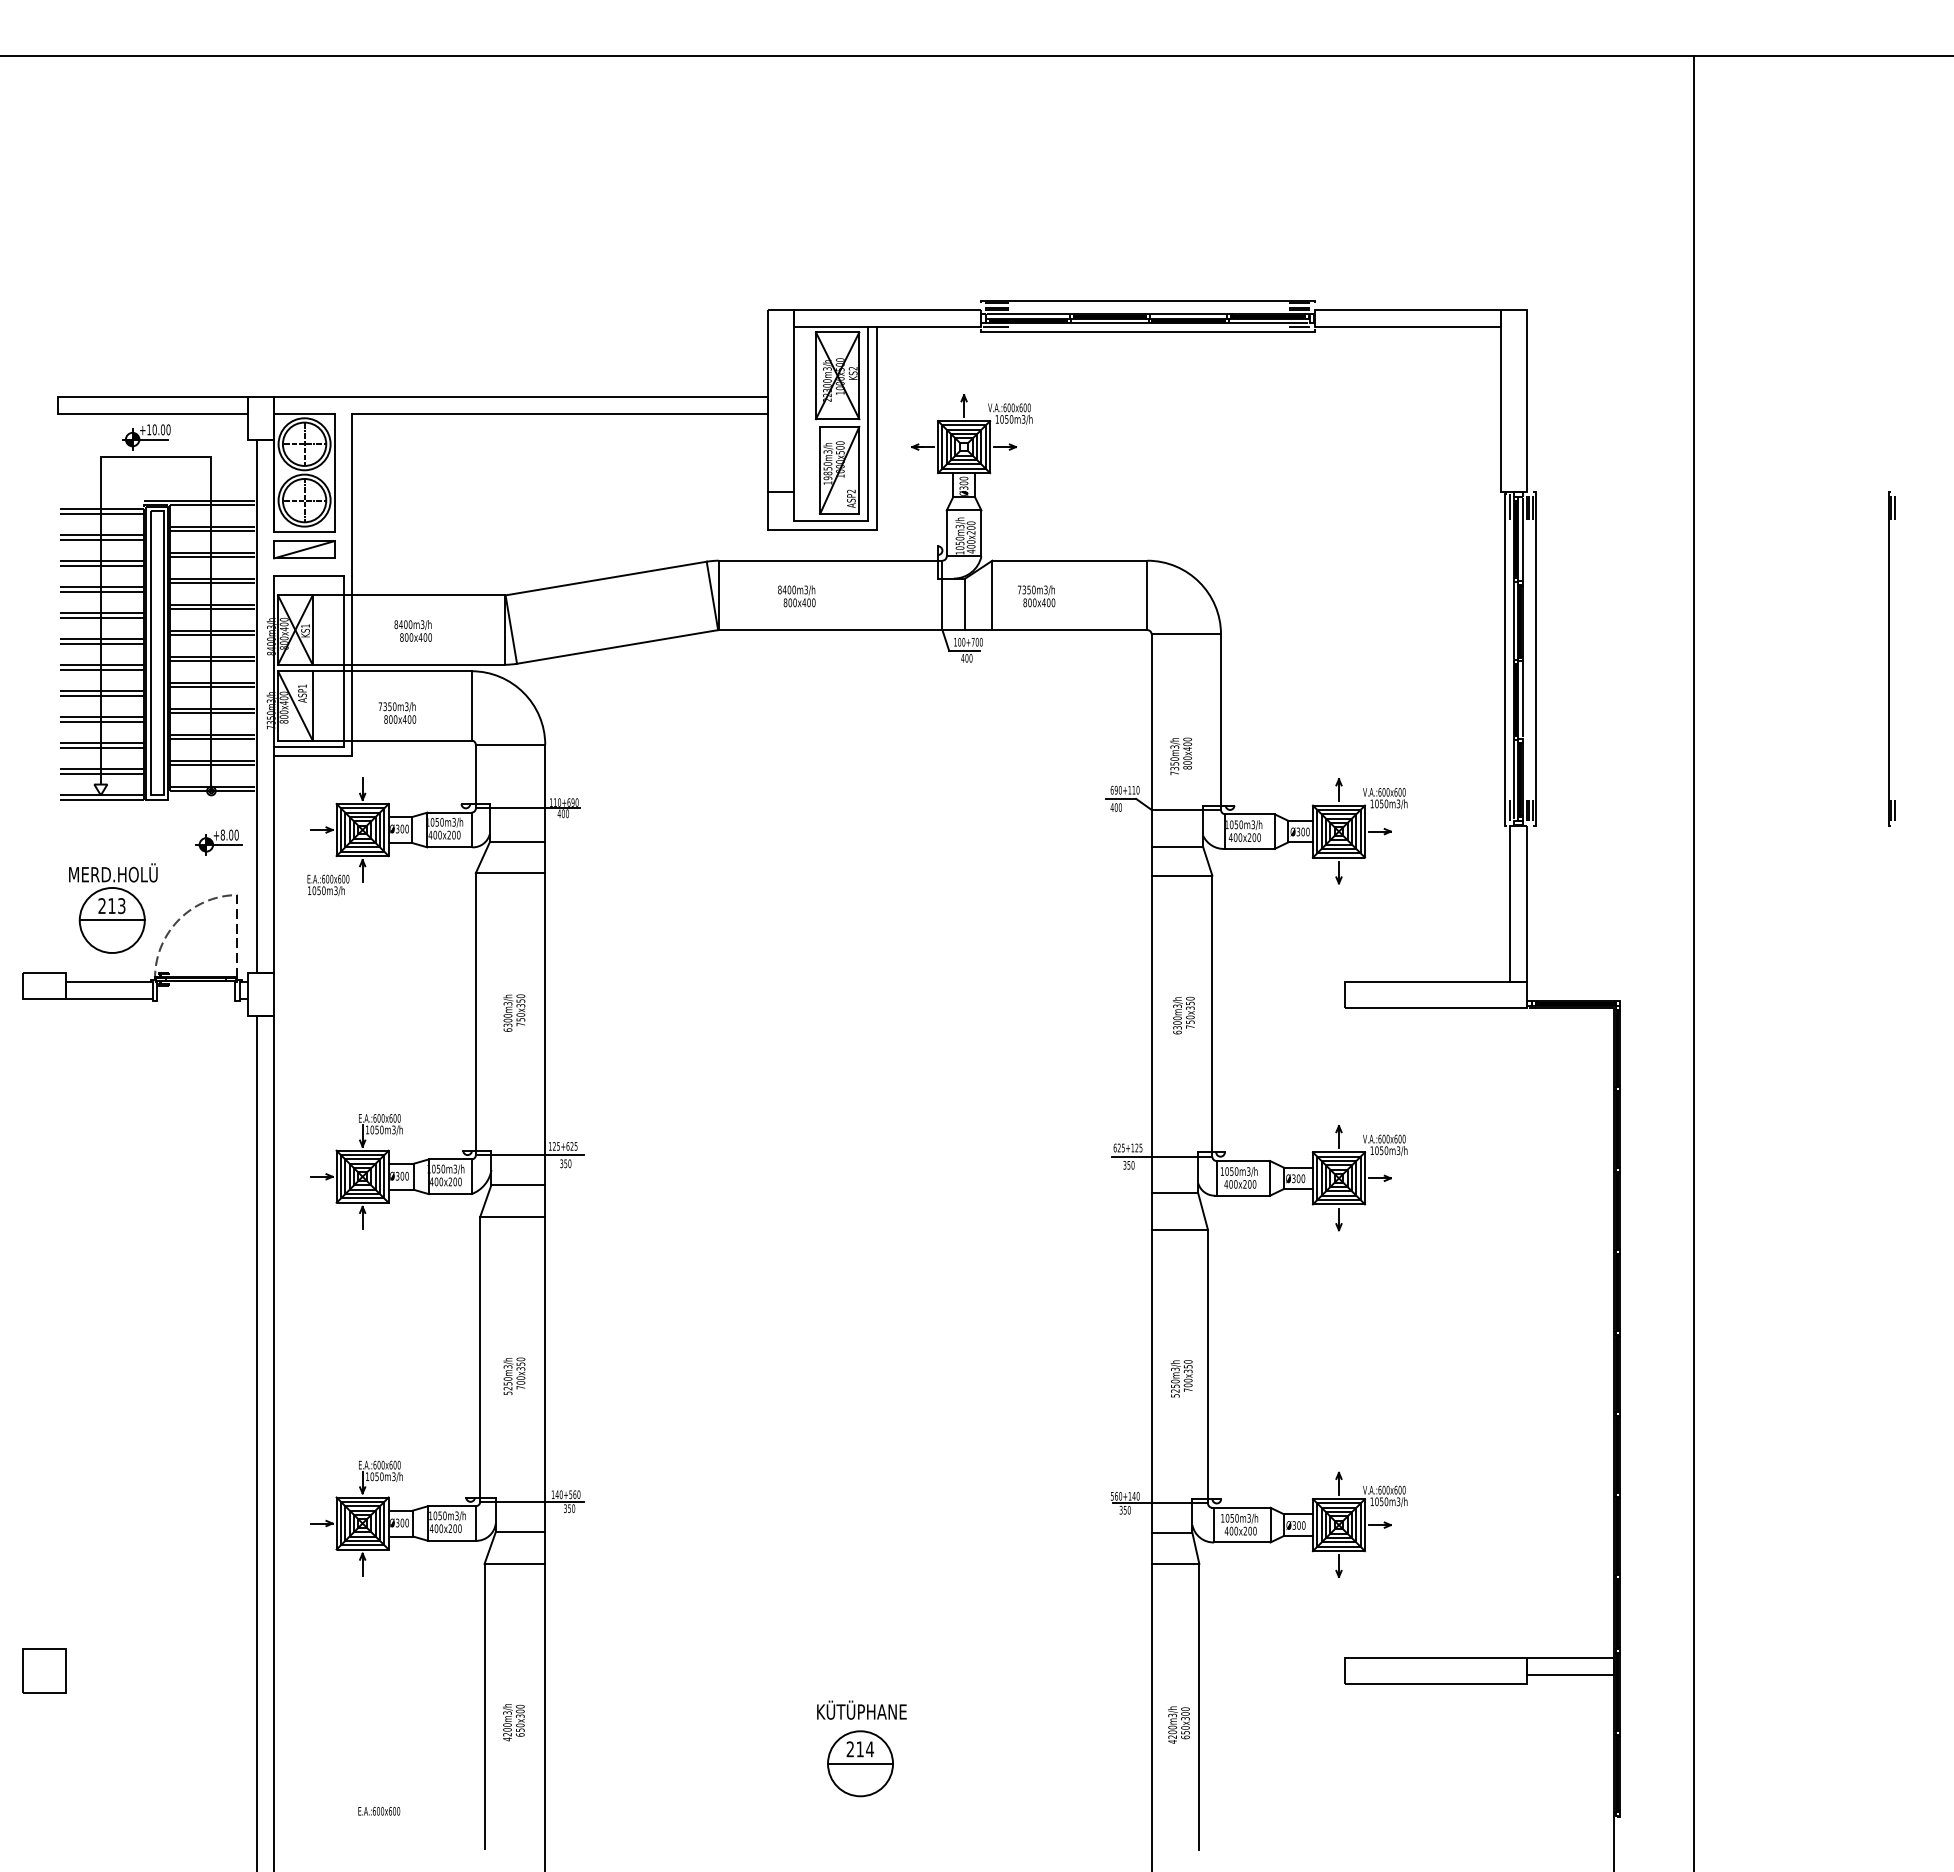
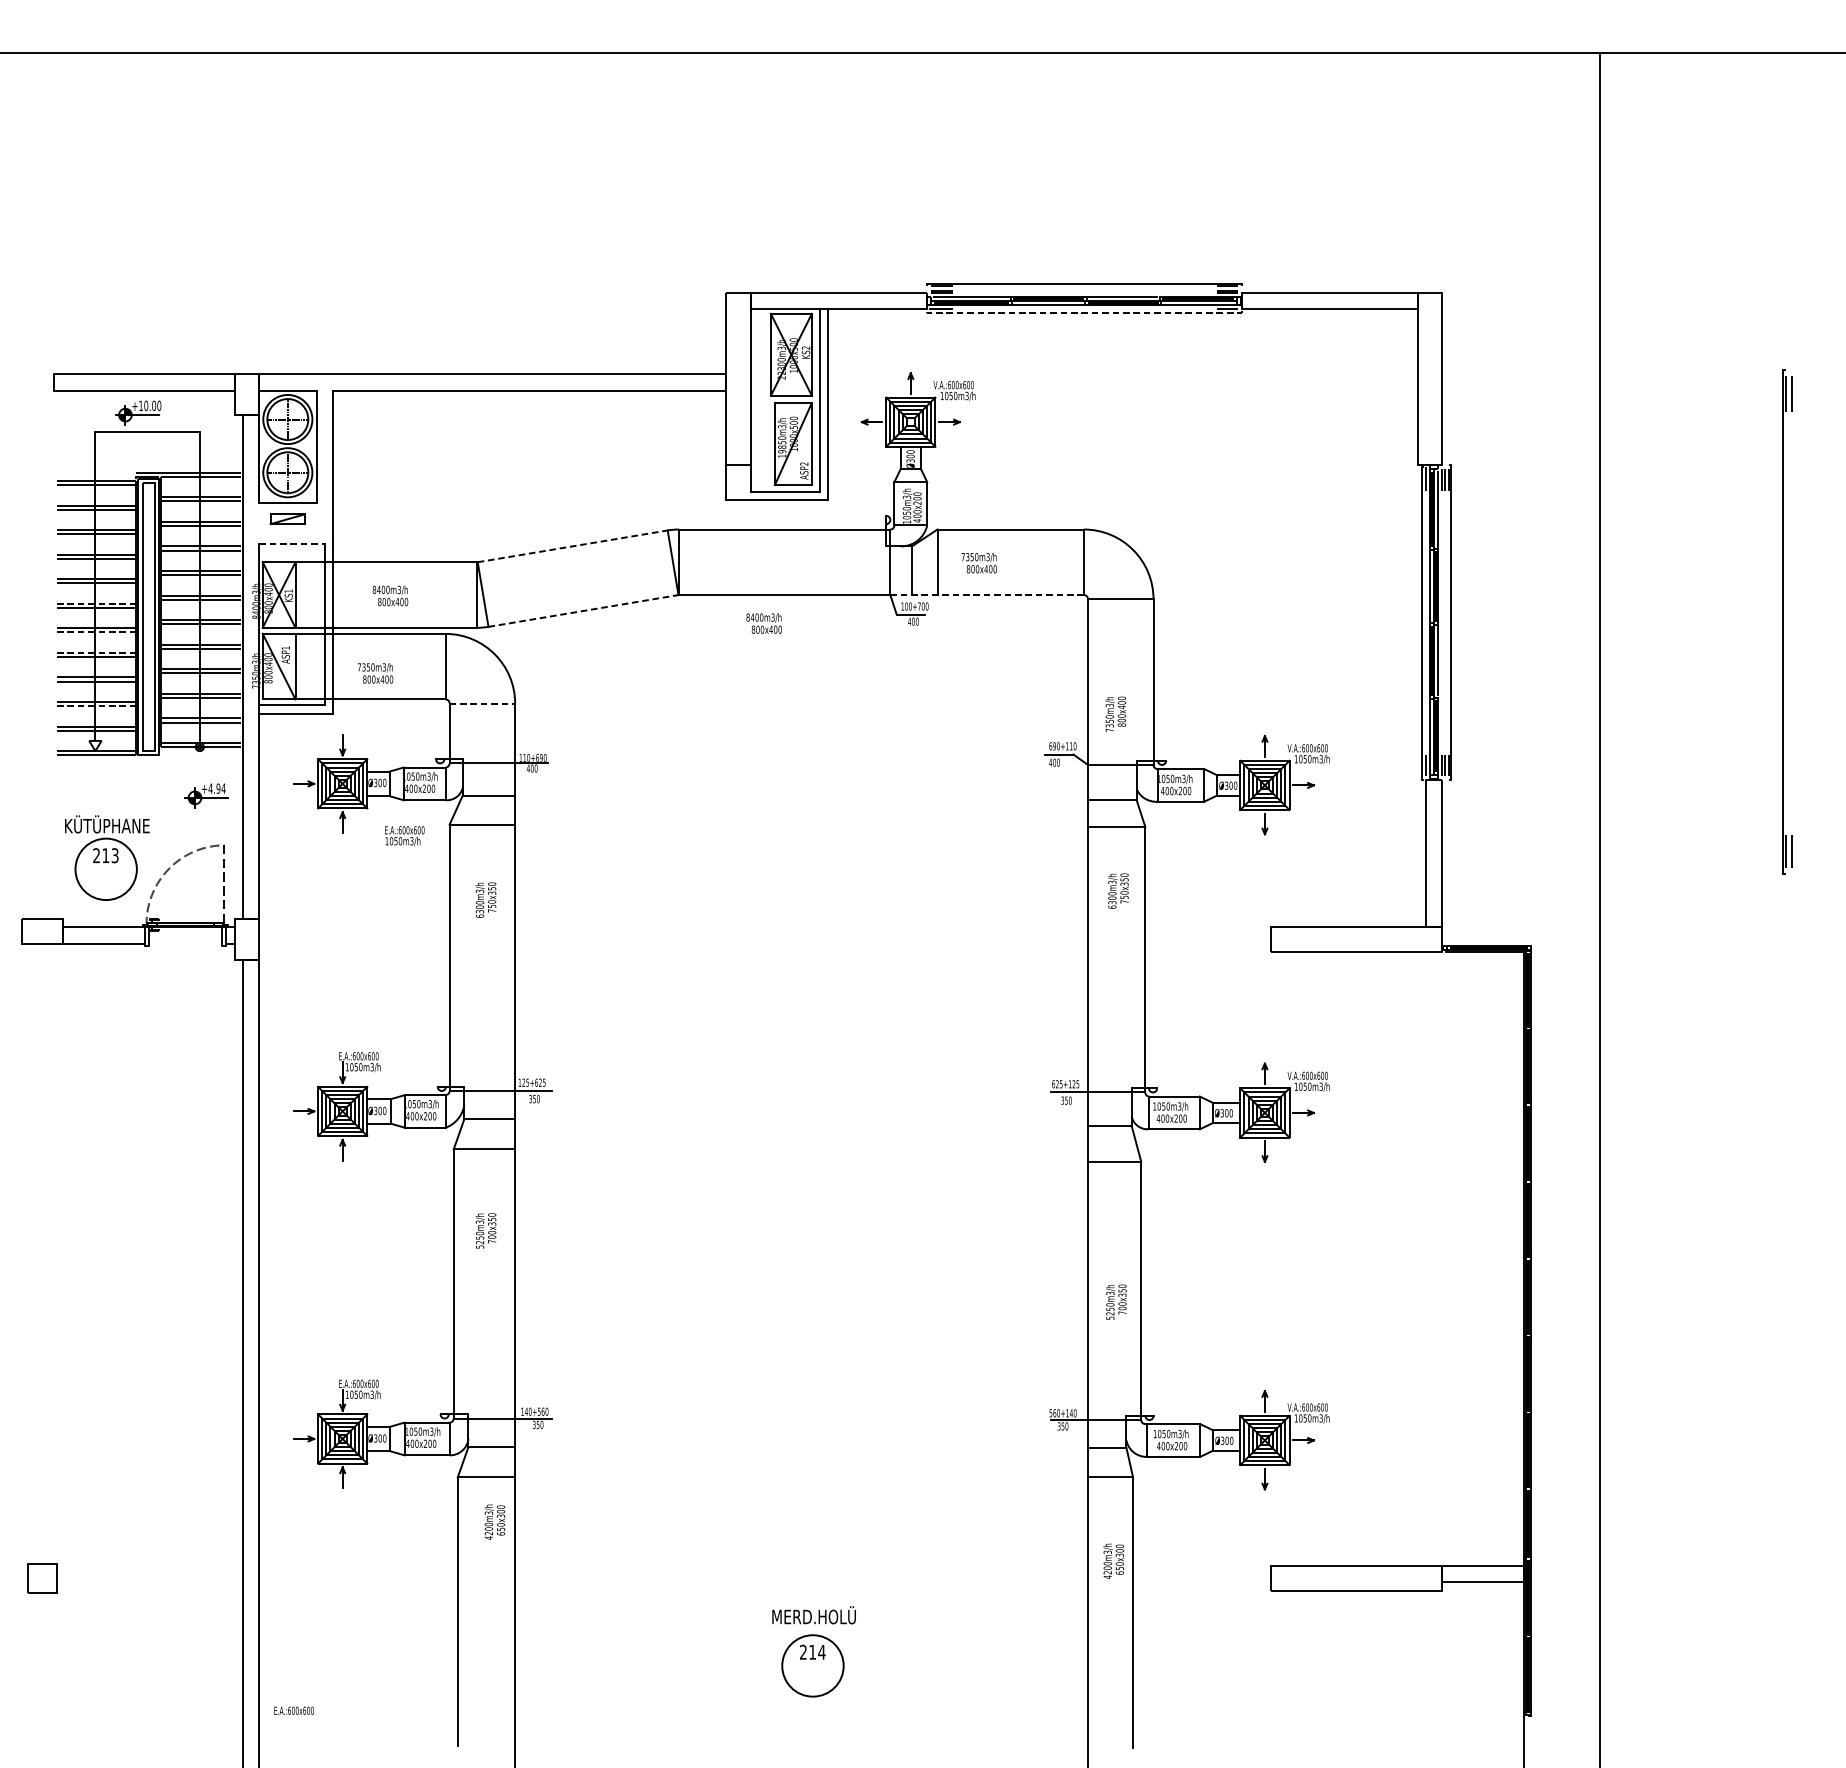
line: (1147, 331) -> (1084, 312), solid -> dashed
part: (304, 549) -> (287, 518), size x0.6
line: (308, 575) -> (291, 543), solid -> dashed
line: (606, 578) -> (573, 546), solid -> dashed
text: (796, 596) -> (763, 623), moved
line: (1044, 630) -> (986, 595), solid -> dashed
line: (101, 639) -> (96, 603), solid -> dashed
line: (617, 646) -> (583, 610), solid -> dashed
part: (1891, 658) -> (1786, 621), size x1.6
line: (101, 669) -> (96, 632), solid -> dashed
line: (101, 691) -> (96, 653), solid -> dashed
line: (510, 744) -> (482, 703), solid -> dashed
line: (101, 747) -> (96, 705), solid -> dashed
text: (229, 834) -> (216, 788), +8.00 -> +4.94
text: (113, 872) -> (107, 824), MERD.HOLÜ -> KÜTÜPHANE
text: (328, 884) -> (404, 835), moved
line: (112, 920) -> (106, 869), removed
text: (514, 1012) -> (486, 899), moved
text: (1183, 1015) -> (1118, 891), moved
text: (514, 1376) -> (486, 1231), moved
part: (44, 1670) -> (42, 1577), size x0.7
text: (861, 1709) -> (813, 1614), KÜTÜPHANE -> MERD.HOLÜ
text: (513, 1722) -> (494, 1522), moved
text: (1178, 1724) -> (1113, 1560), moved
line: (860, 1763) -> (812, 1665), removed
text: (379, 1810) -> (294, 1710), moved

